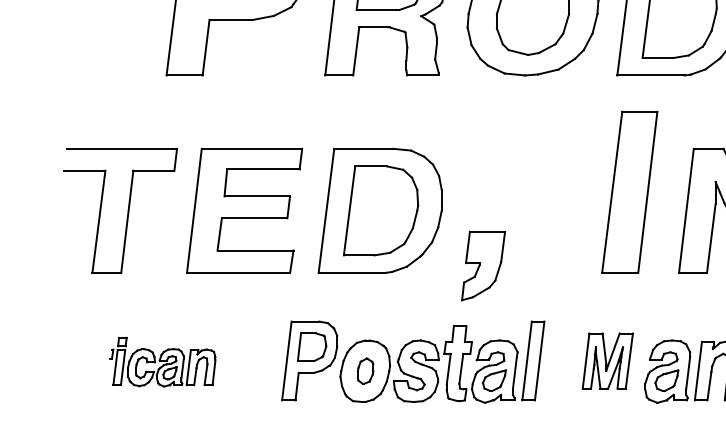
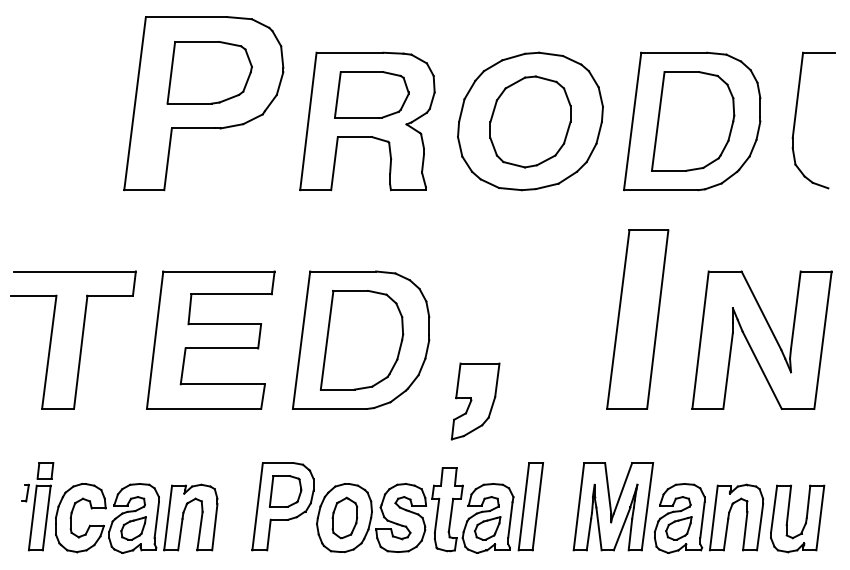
part: (607, 360) -> (613, 506), size x1.43
part: (162, 361) -> (119, 507), size x1.67
part: (365, 370) -> (344, 517), size x1.43

